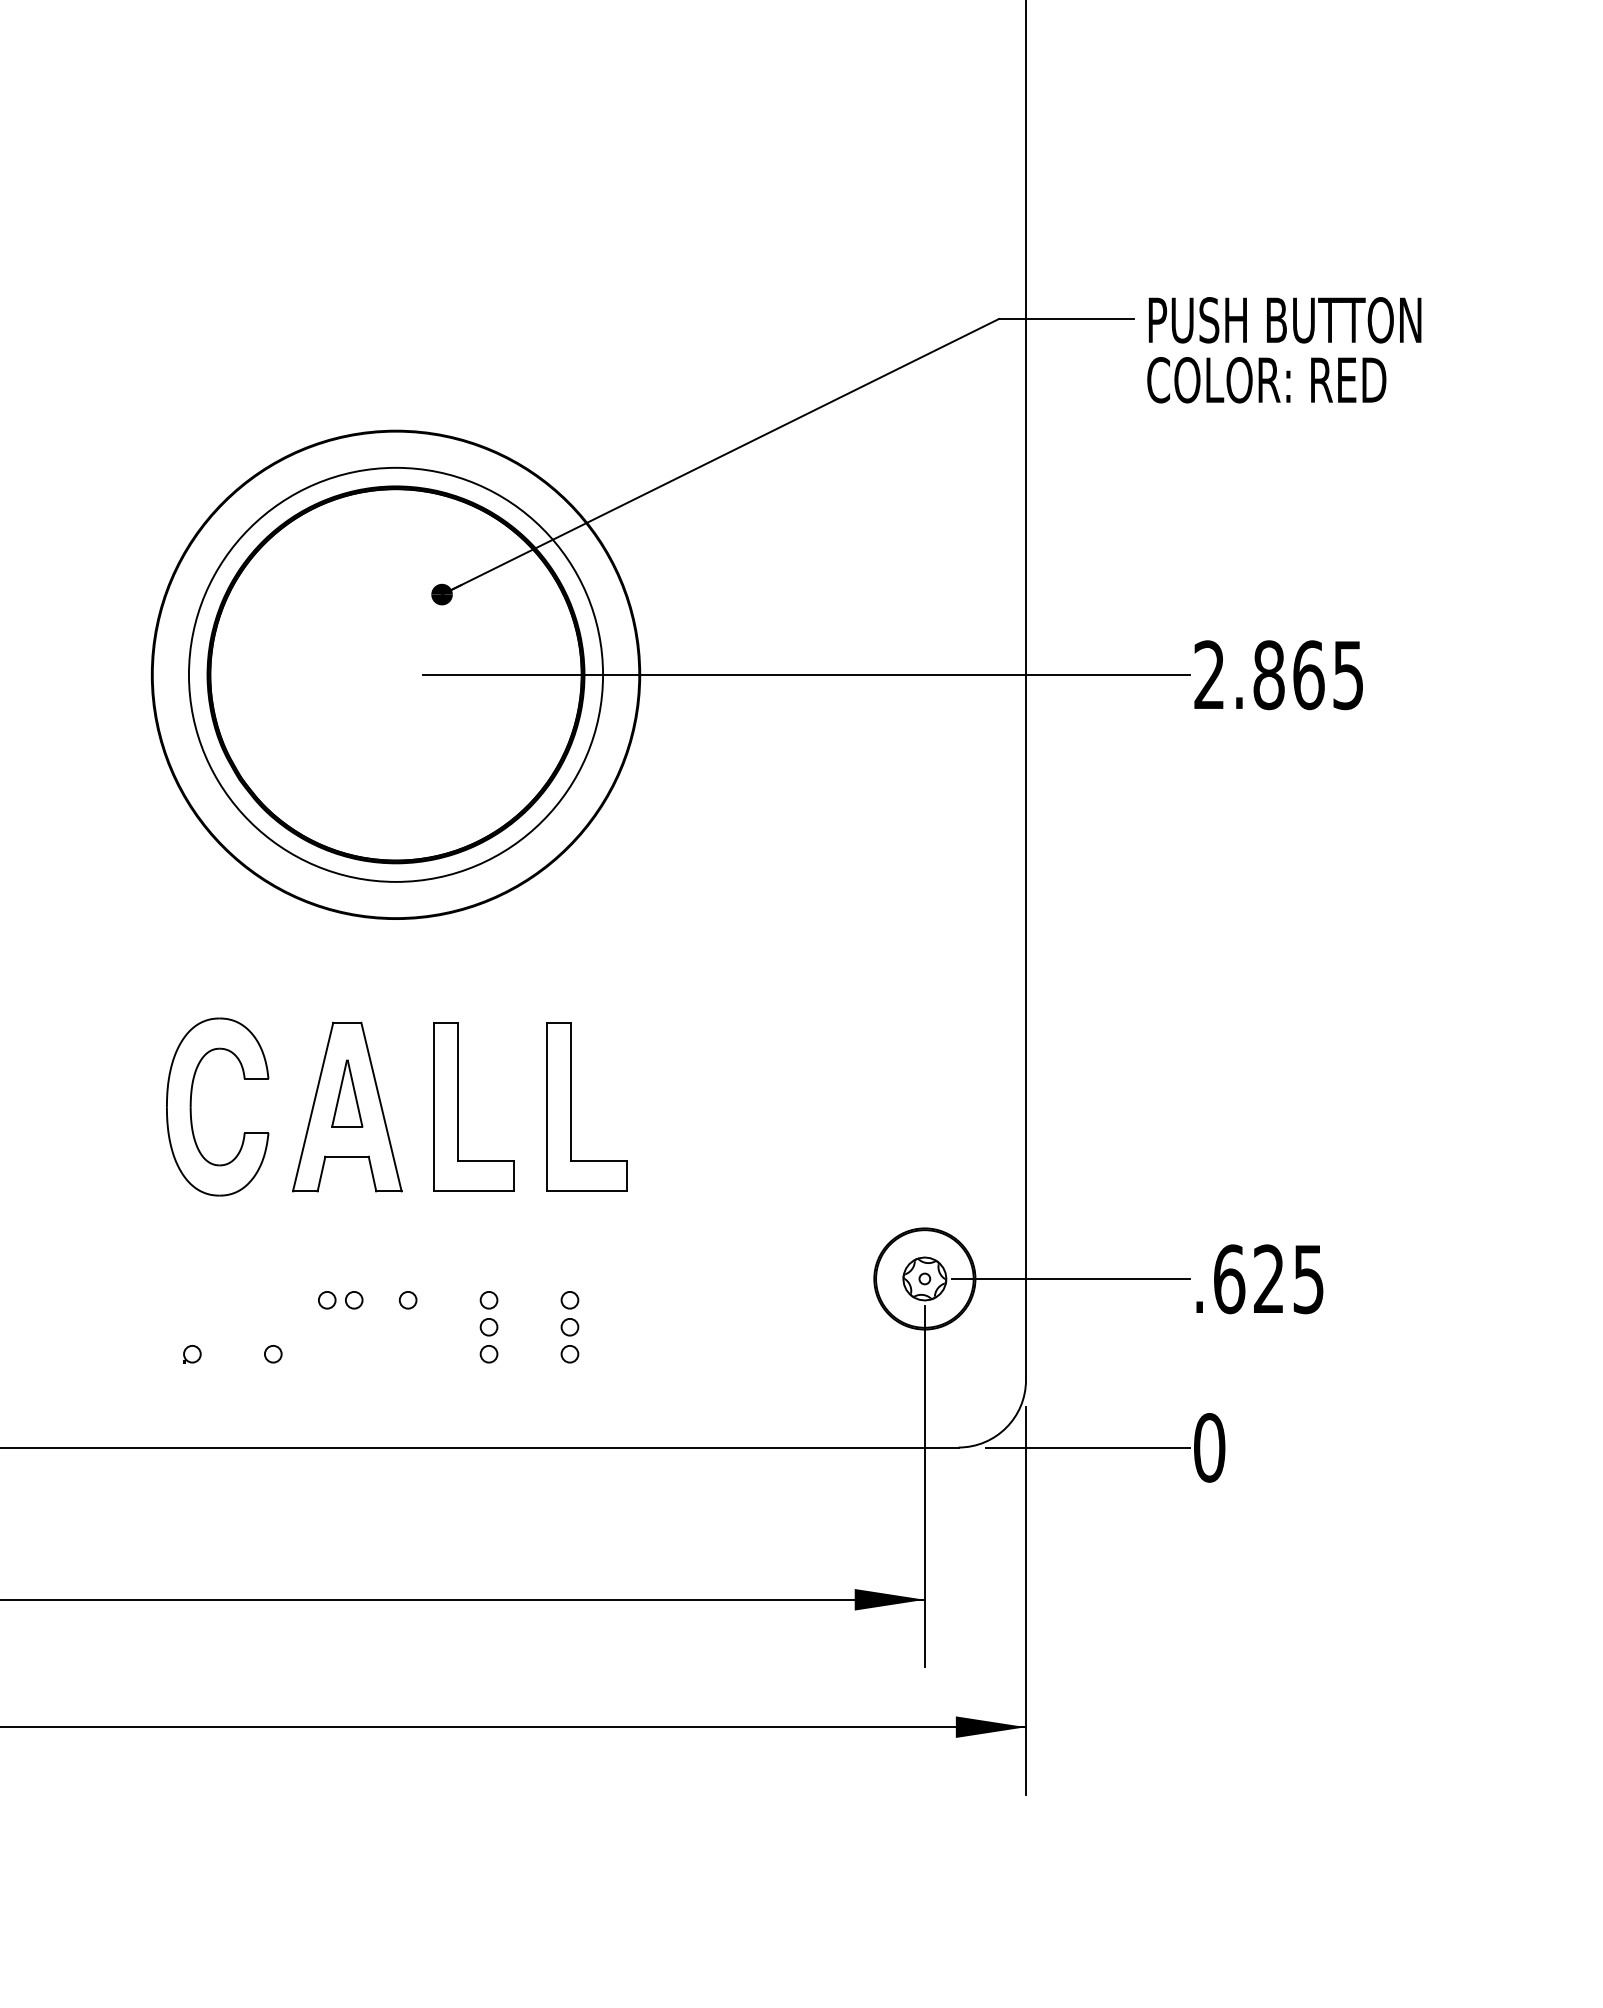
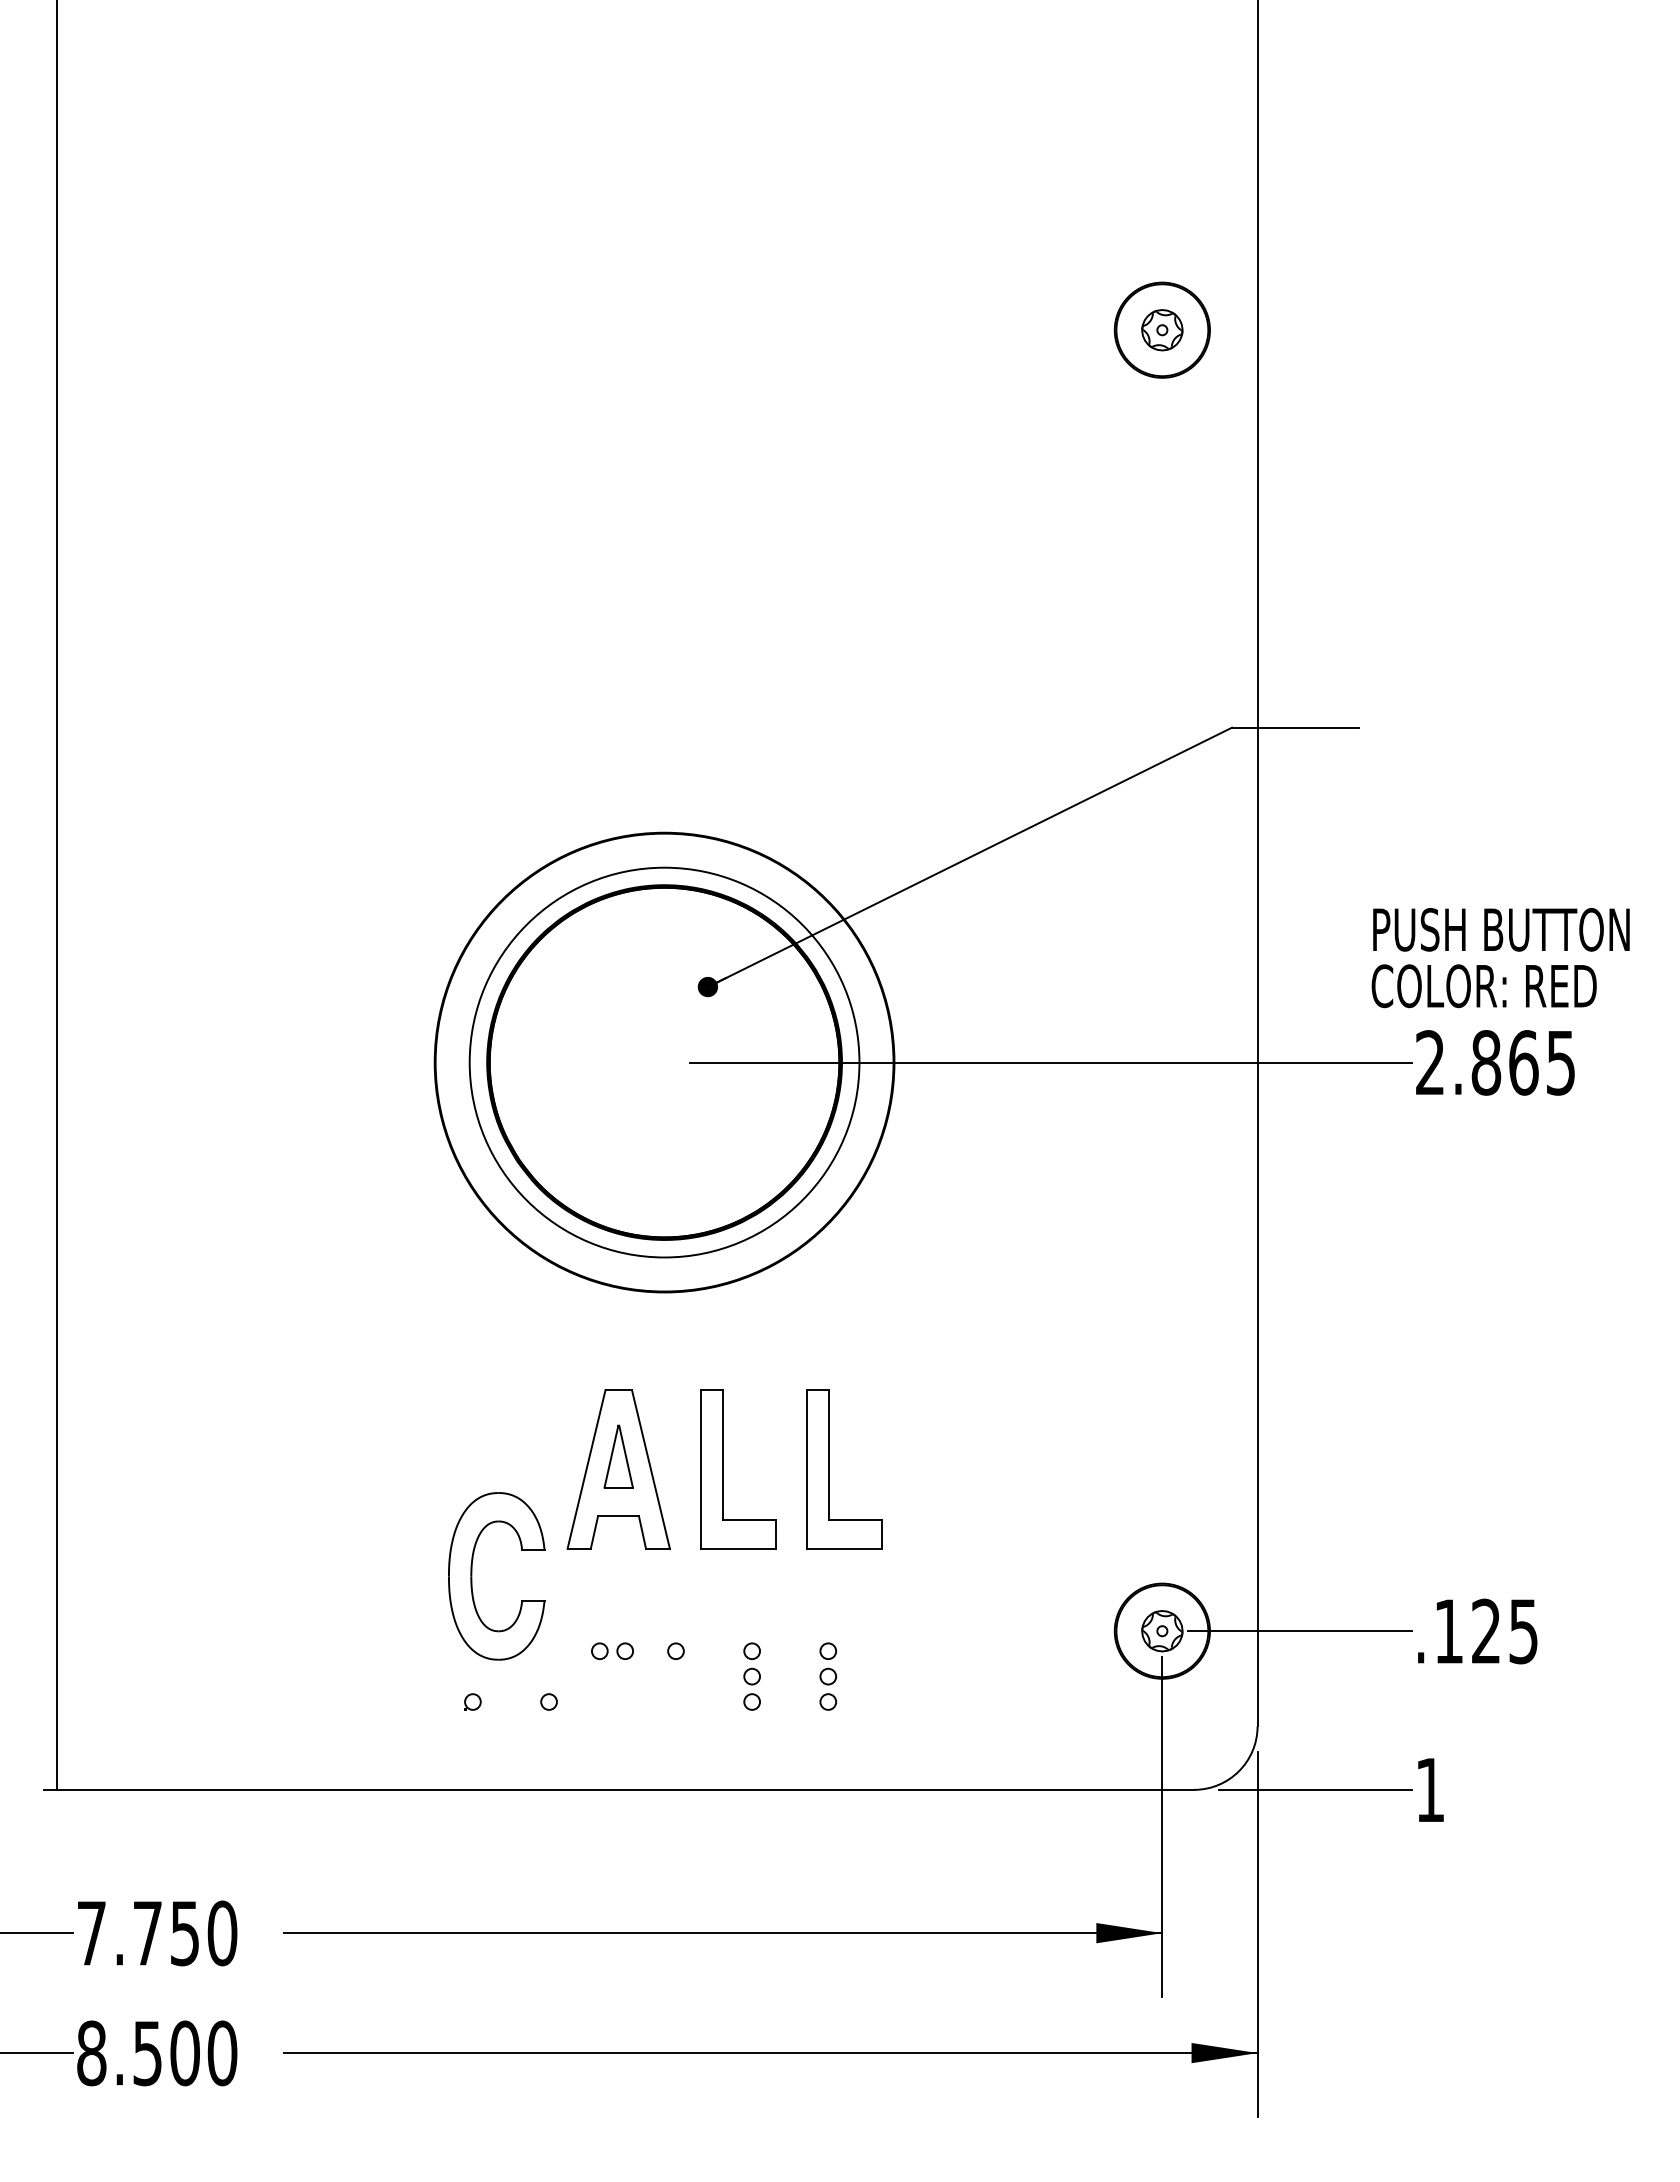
text: (1284, 350) -> (1500, 958), moved
part: (191, 1107) -> (472, 1576), moved
text: (1229, 1279) -> (1449, 1631), .625 -> .125
text: (1209, 1448) -> (1430, 1790), 0 -> 1

